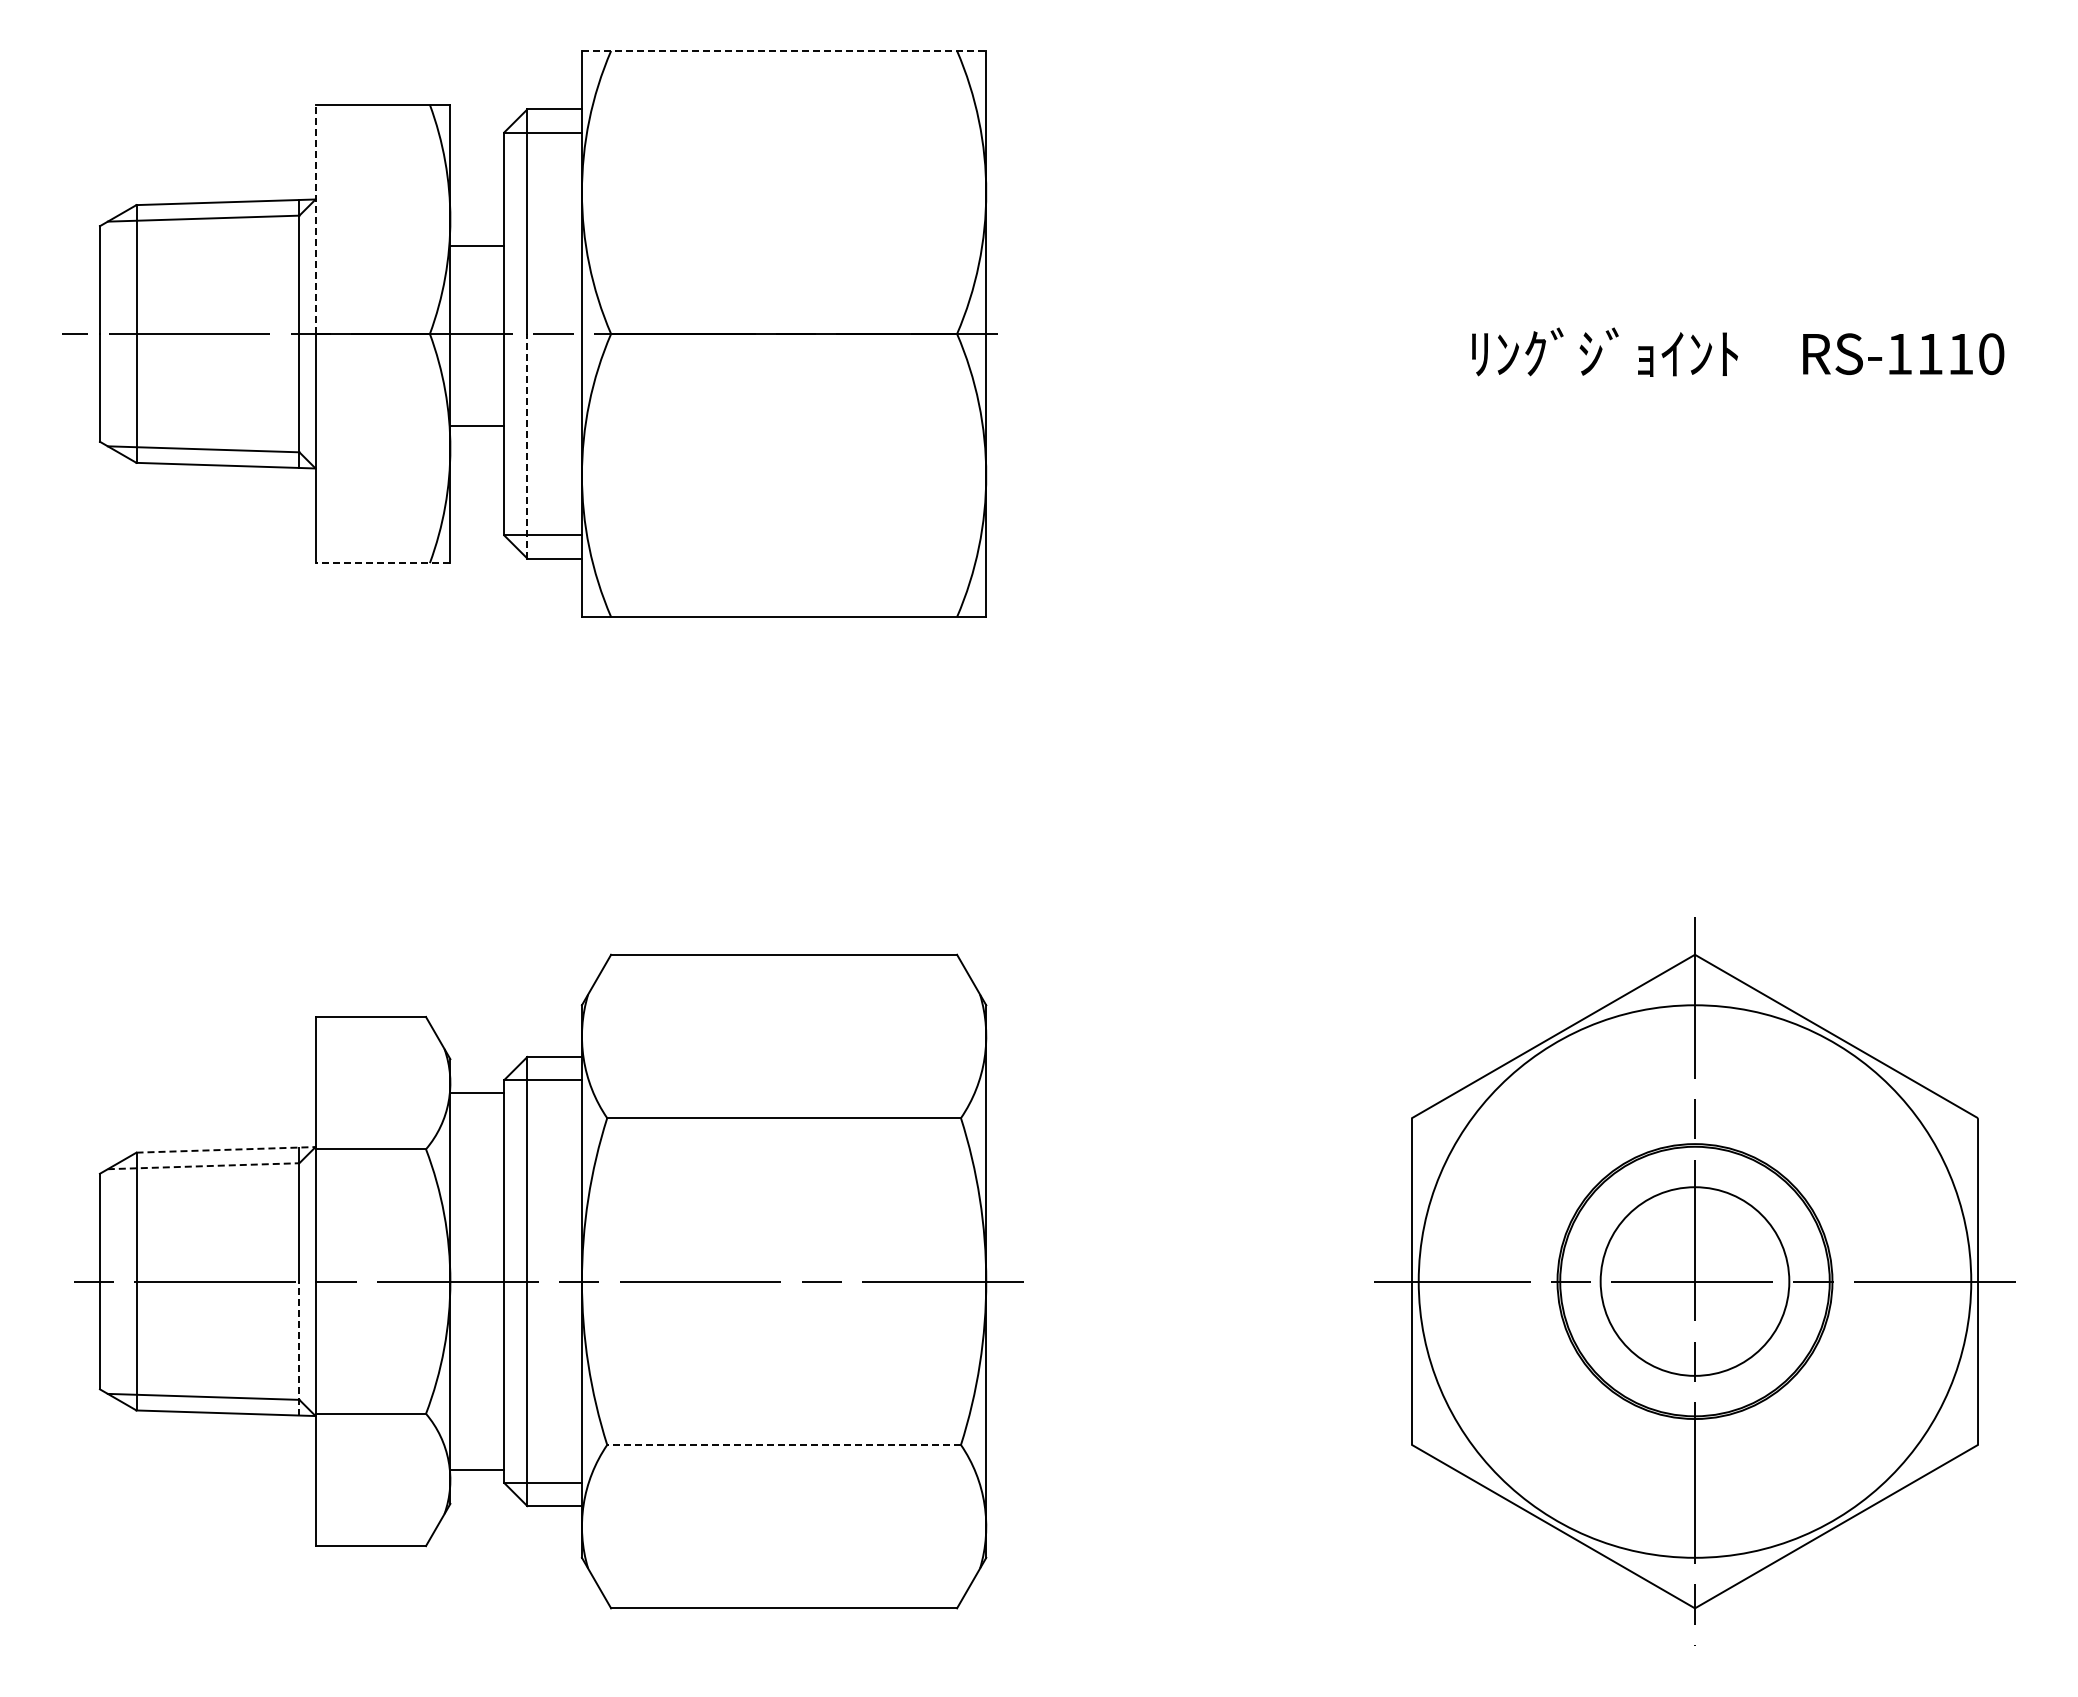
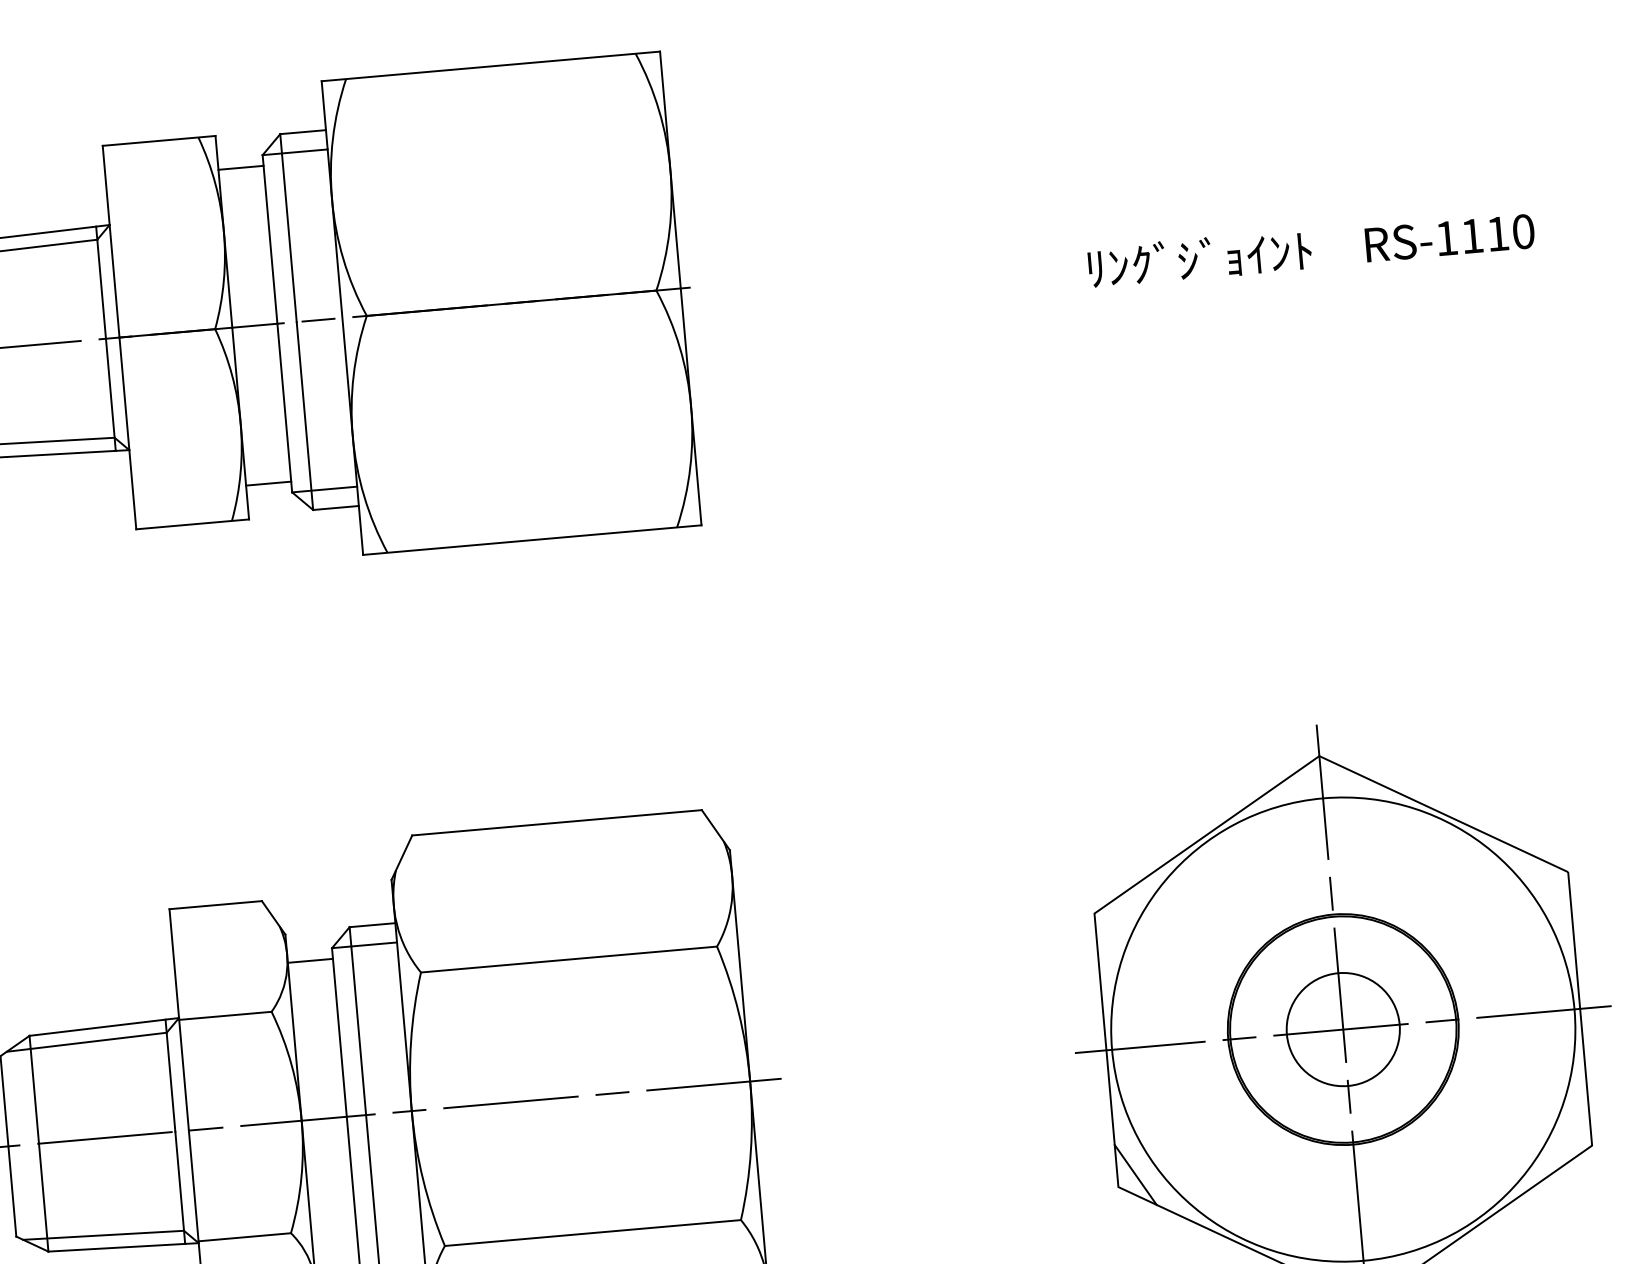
line: (784, 50) -> (491, 65), dashed -> solid
line: (315, 219) -> (111, 241), dashed -> solid
line: (477, 246) -> (241, 167), moved
line: (477, 425) -> (268, 483), moved
line: (527, 445) -> (305, 415), dashed -> solid
line: (382, 563) -> (192, 524), dashed -> solid
line: (226, 1149) -> (104, 1026), dashed -> solid
line: (203, 1166) -> (86, 1042), dashed -> solid
circle: (1694, 1281) -> (1342, 1029), size x0.71
line: (299, 1348) -> (180, 1187), dashed -> solid
line: (1433, 1432) -> (1135, 1175), added
line: (784, 1444) -> (593, 1232), dashed -> solid

